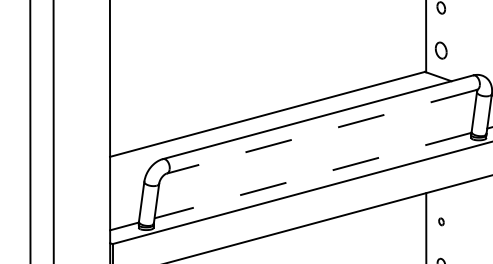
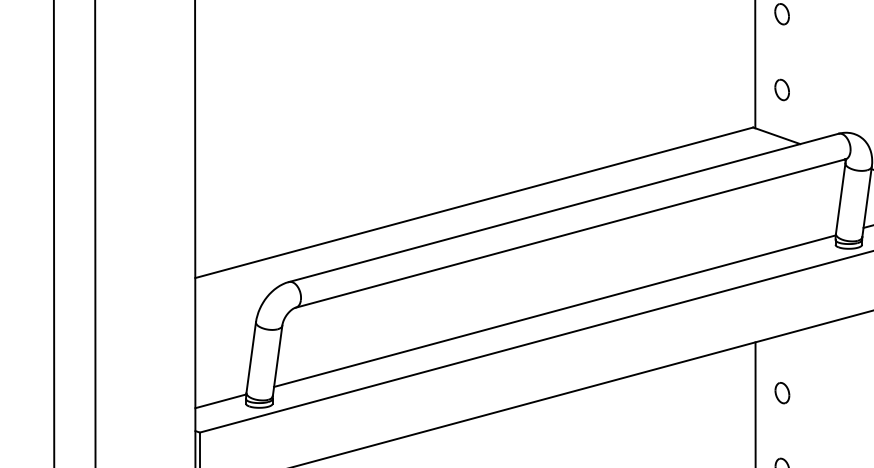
part: (441, 50) -> (782, 89), size x0.71
line: (321, 131) -> (569, 233), dashed -> solid
line: (312, 175) -> (553, 311), dashed -> solid
part: (441, 221) -> (782, 392), size x1.67

